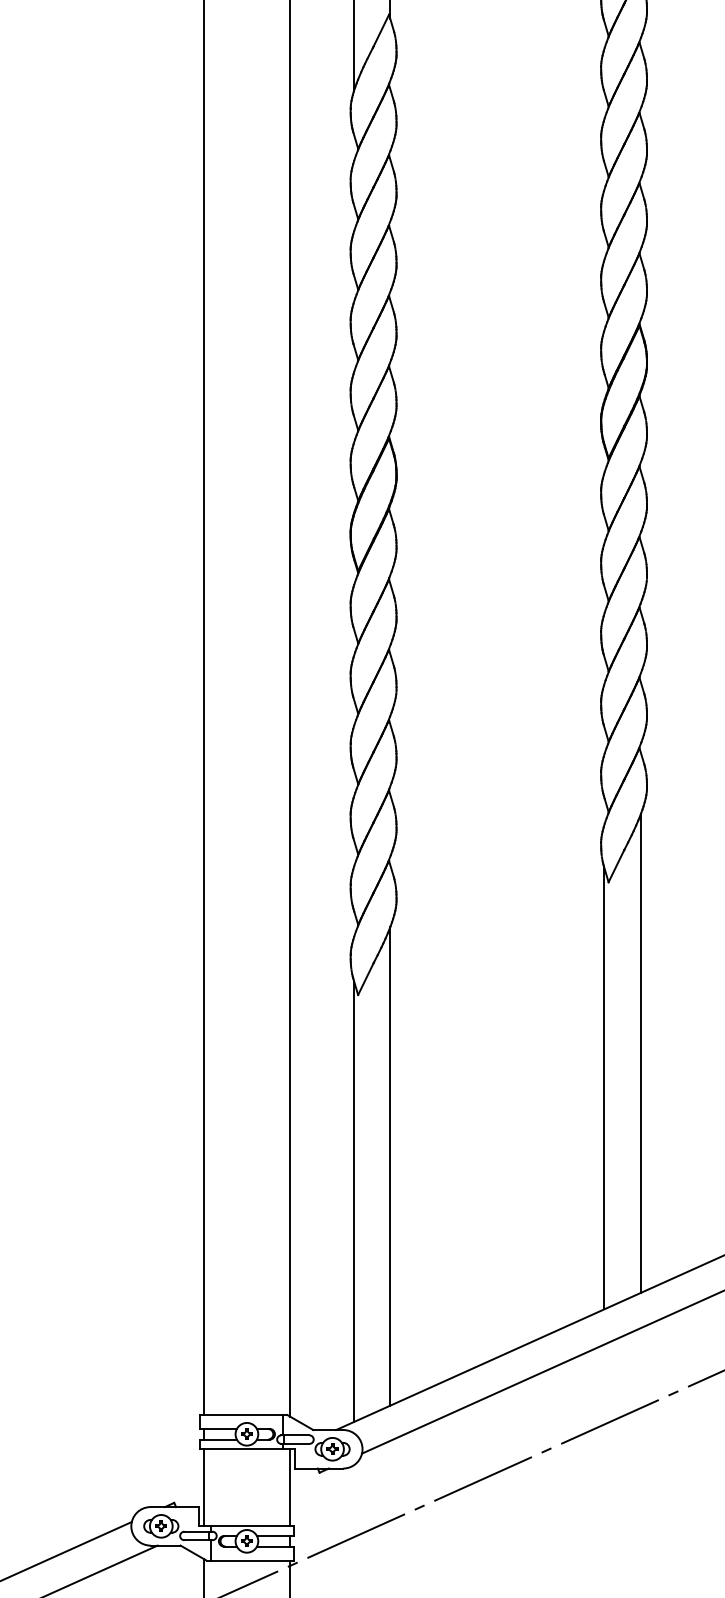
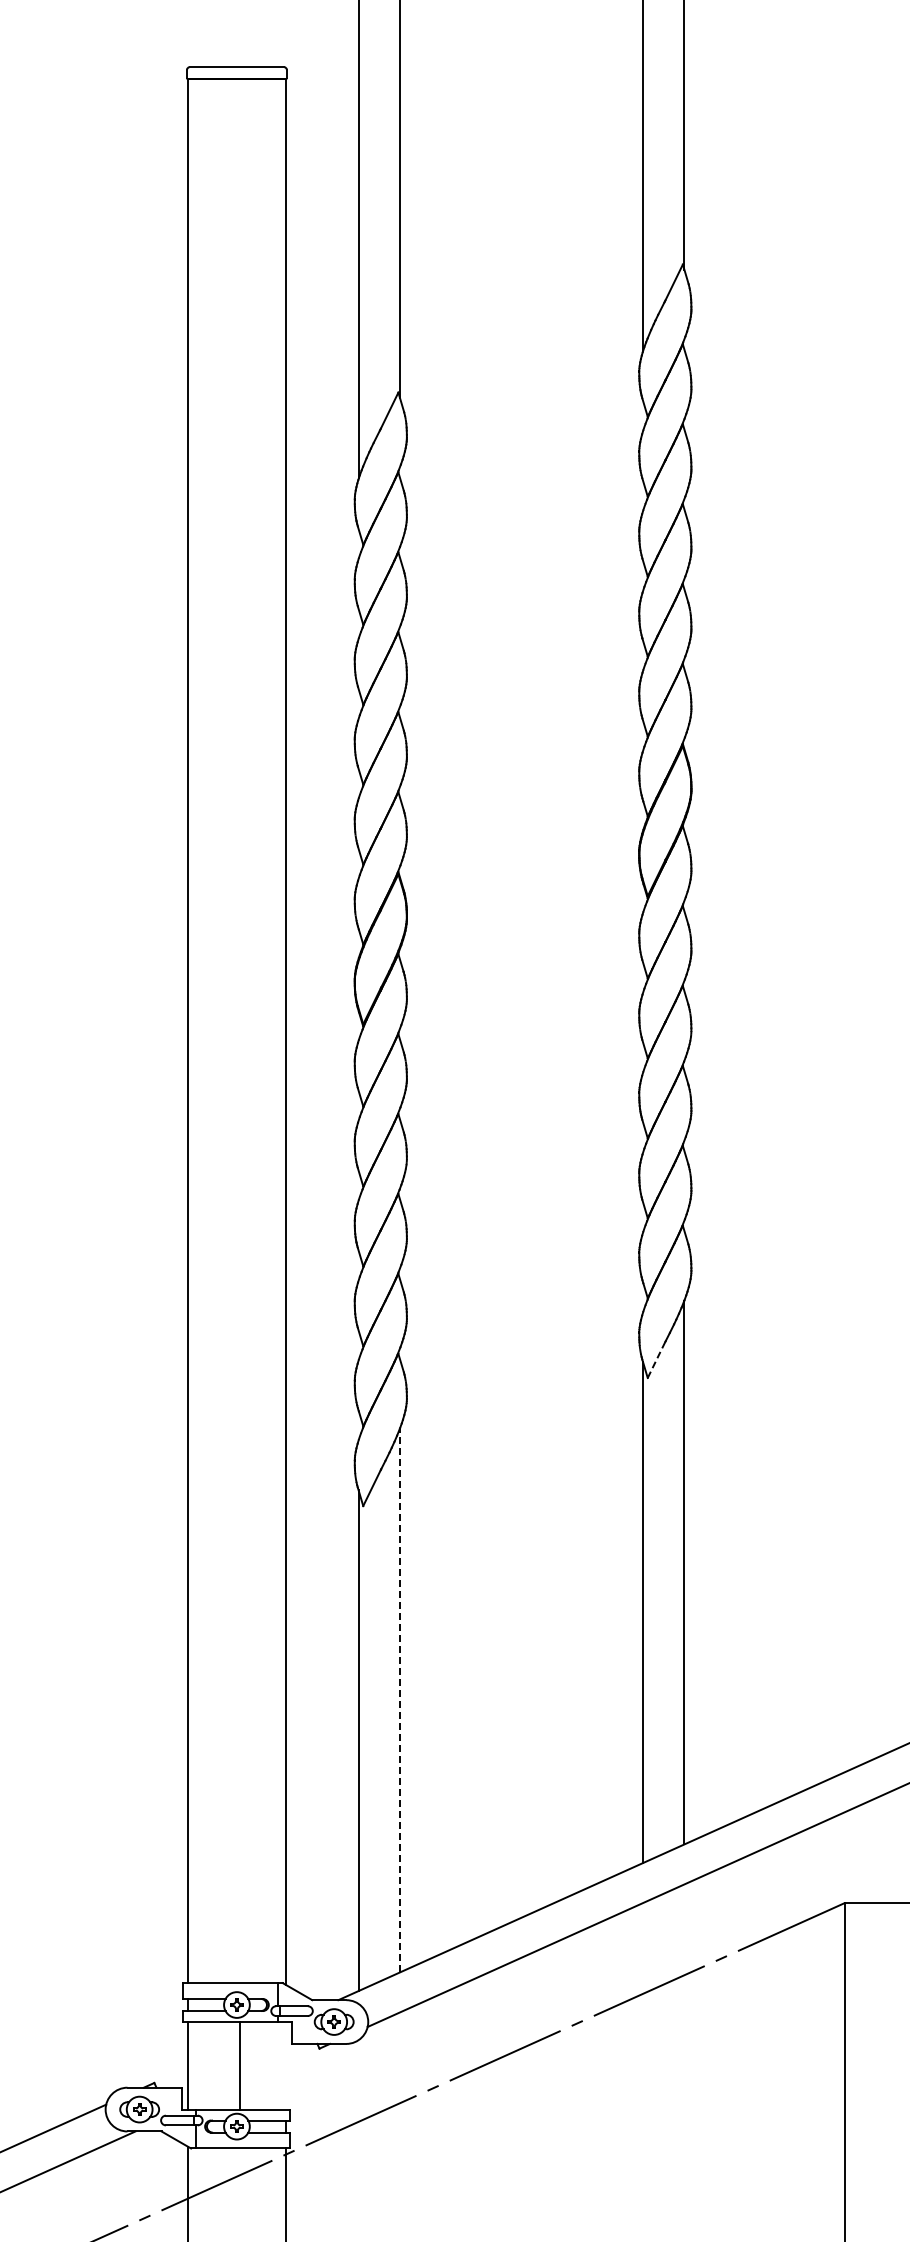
line: (616, 865) -> (656, 1359), solid -> dashed
line: (390, 1166) -> (399, 1700), solid -> dashed
line: (290, 1487) -> (240, 2065), moved

